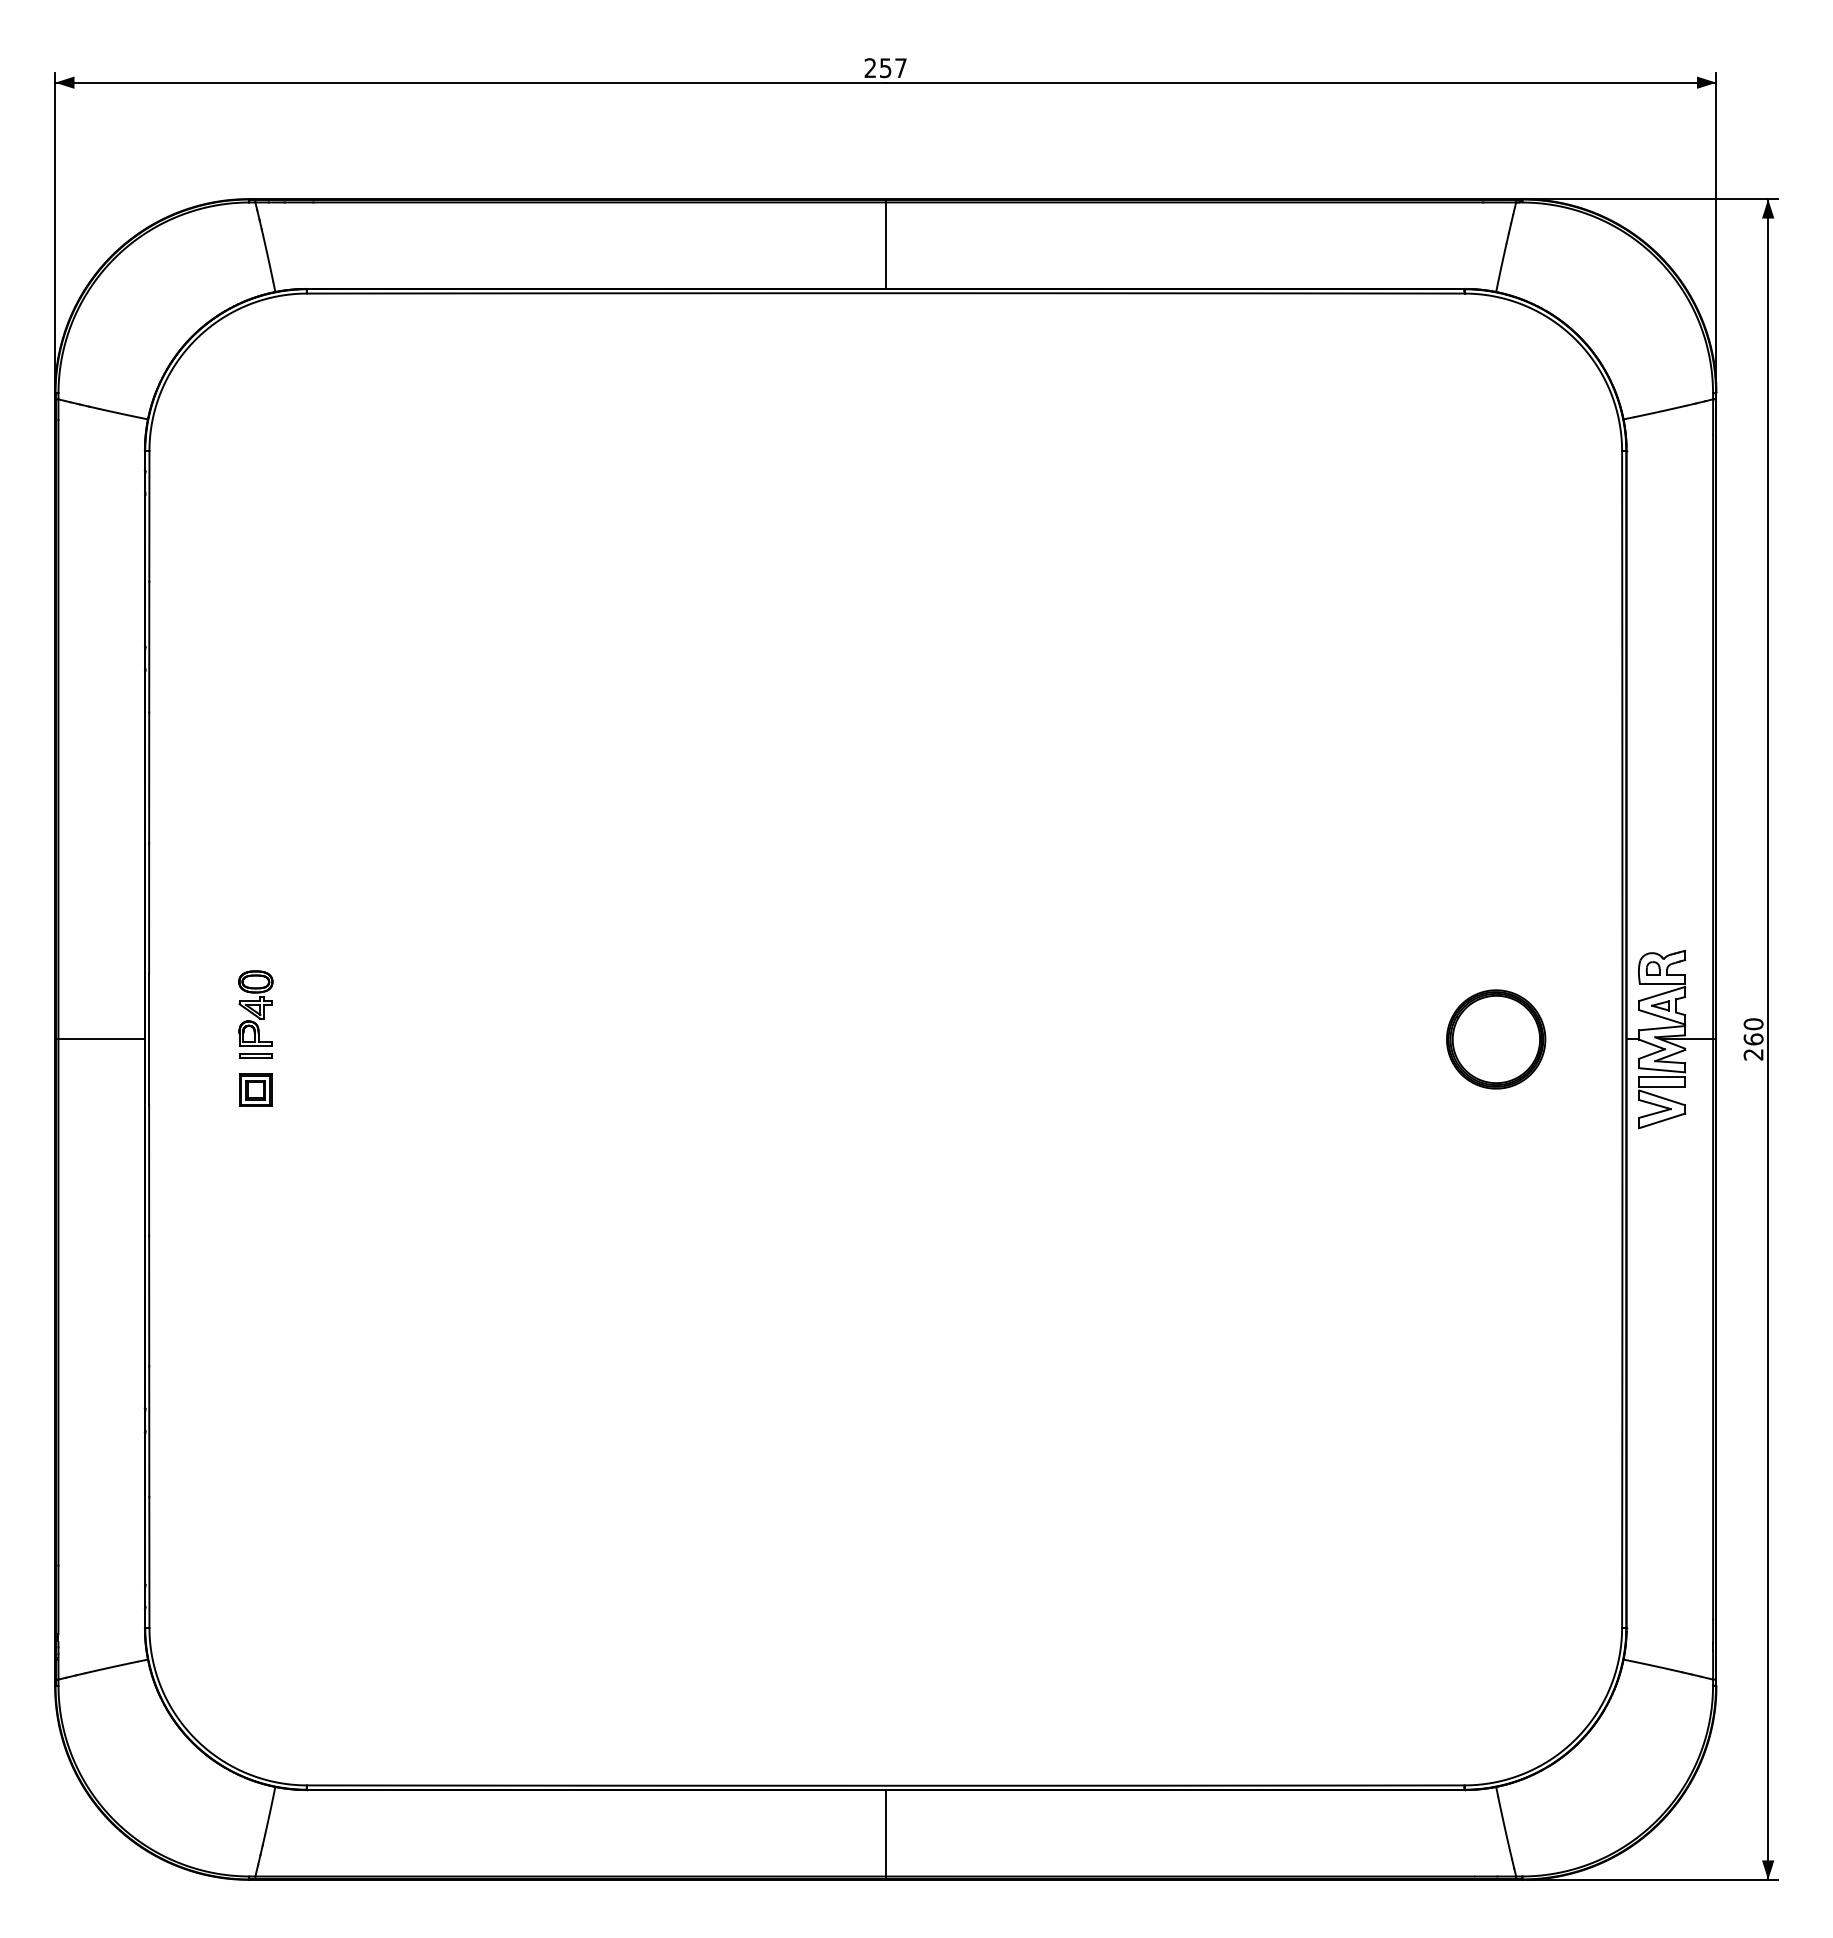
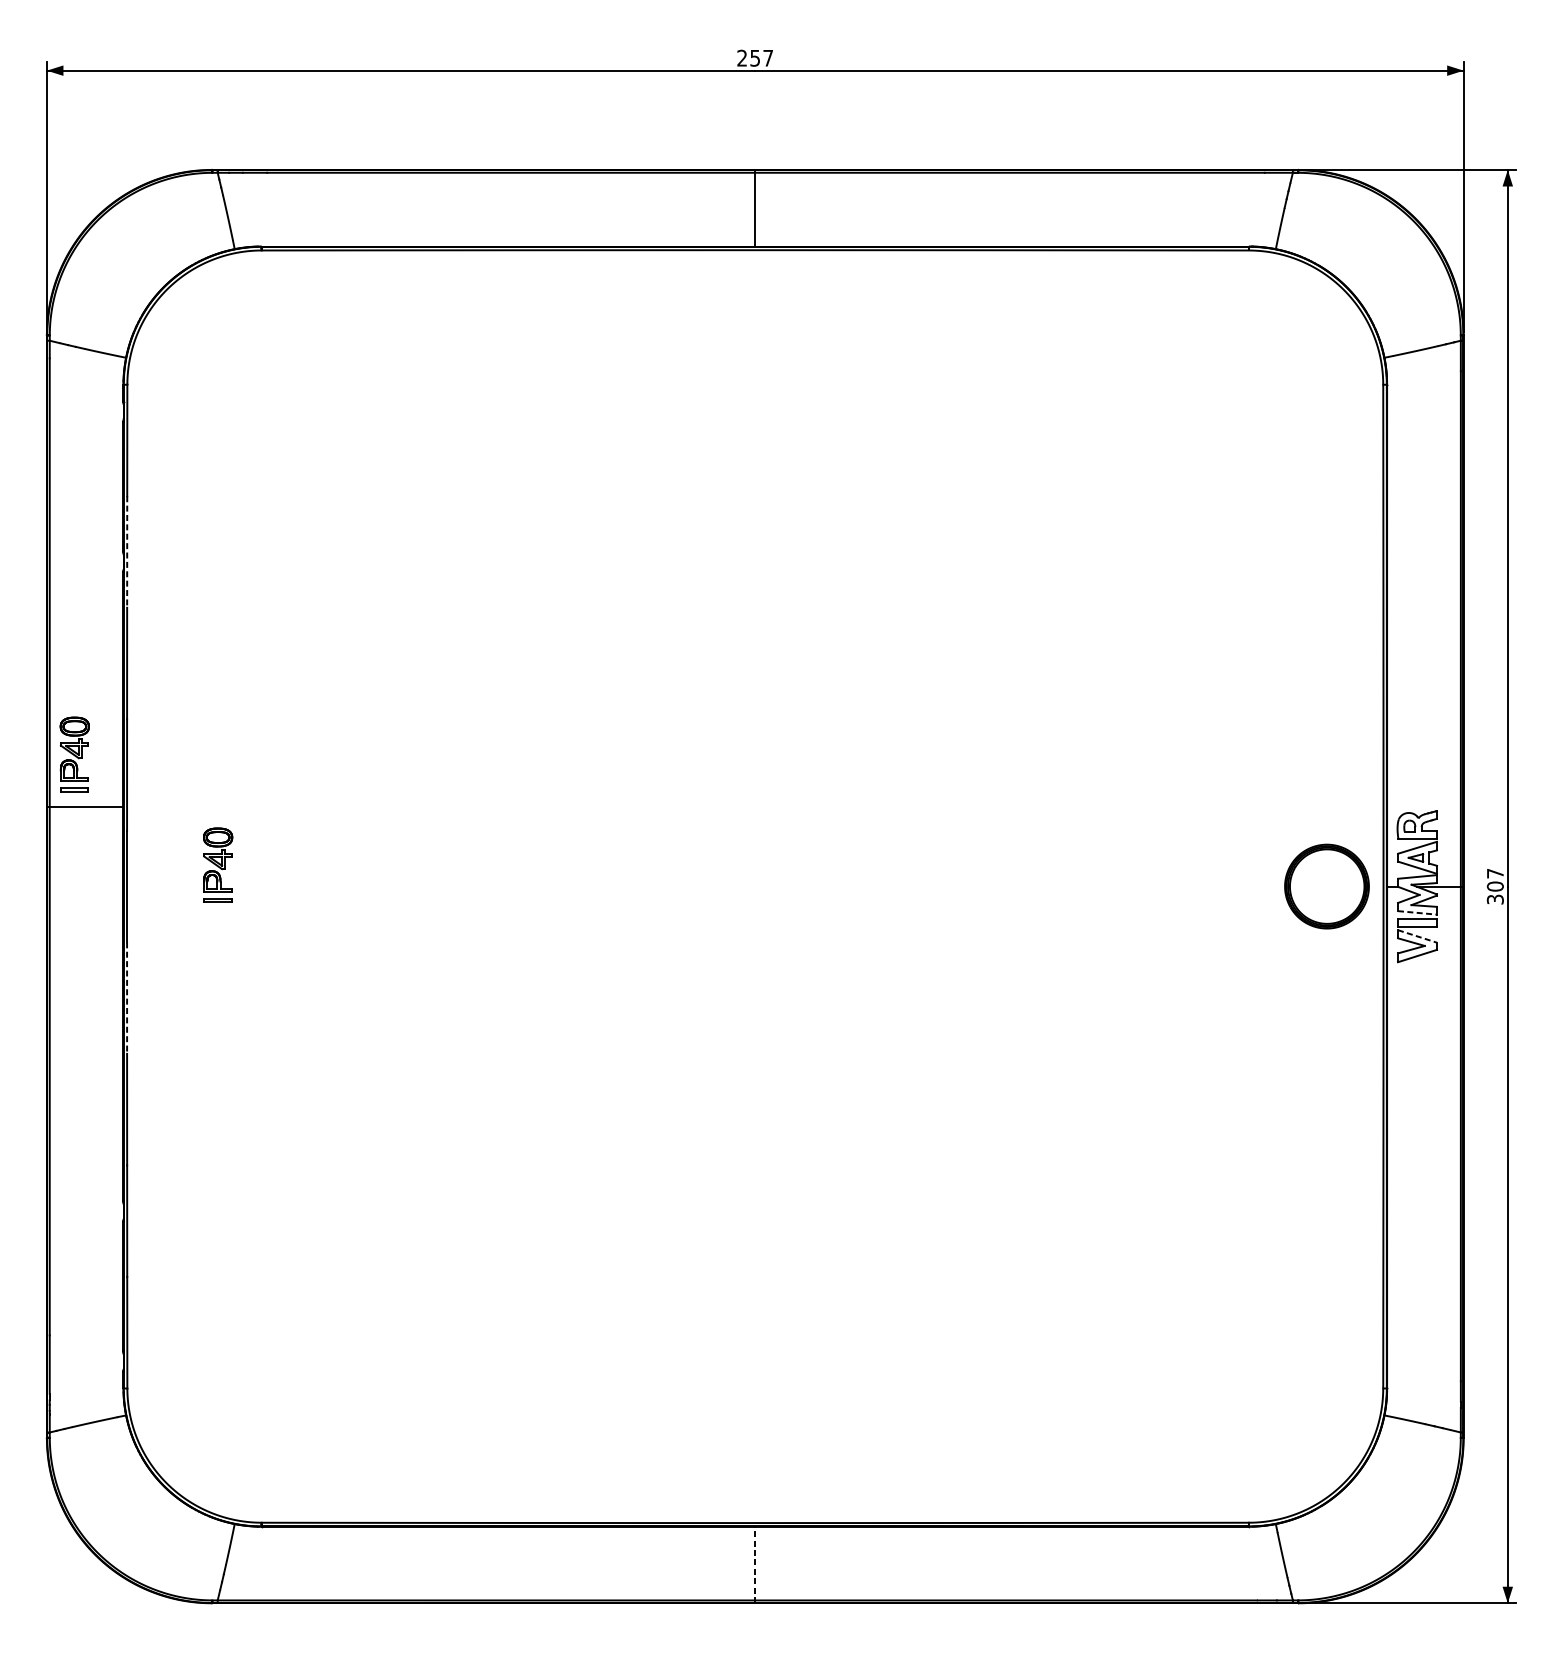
line: (149, 647) -> (127, 552), solid -> dashed
part: (87, 884) -> (74, 754), added
line: (99, 1039) -> (84, 807), moved
part: (1496, 1039) -> (1327, 886), moved
text: (1753, 1039) -> (1495, 886), 260 -> 307
line: (1662, 1070) -> (1417, 913), solid -> dashed
part: (255, 1089) -> (217, 929), removed
line: (1662, 1097) -> (1417, 936), solid -> dashed
line: (149, 1170) -> (127, 998), solid -> dashed
line: (885, 1834) -> (755, 1564), solid -> dashed

